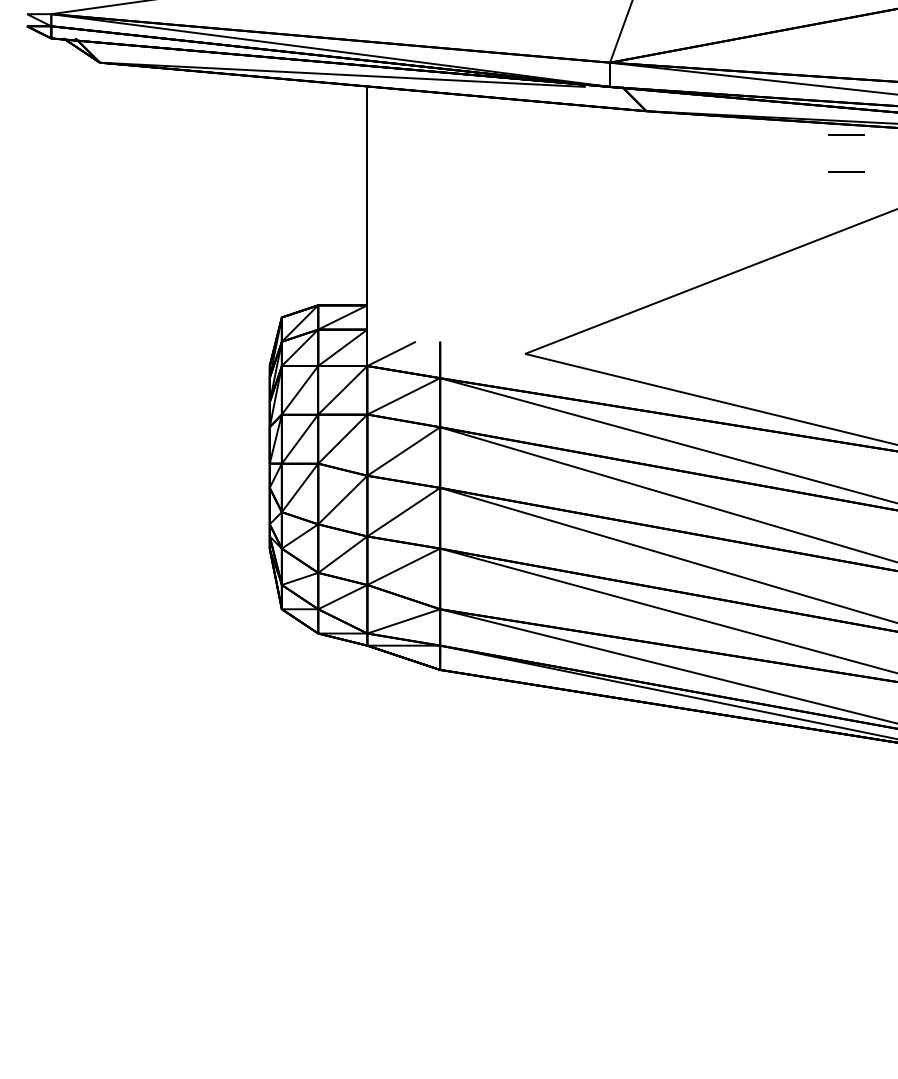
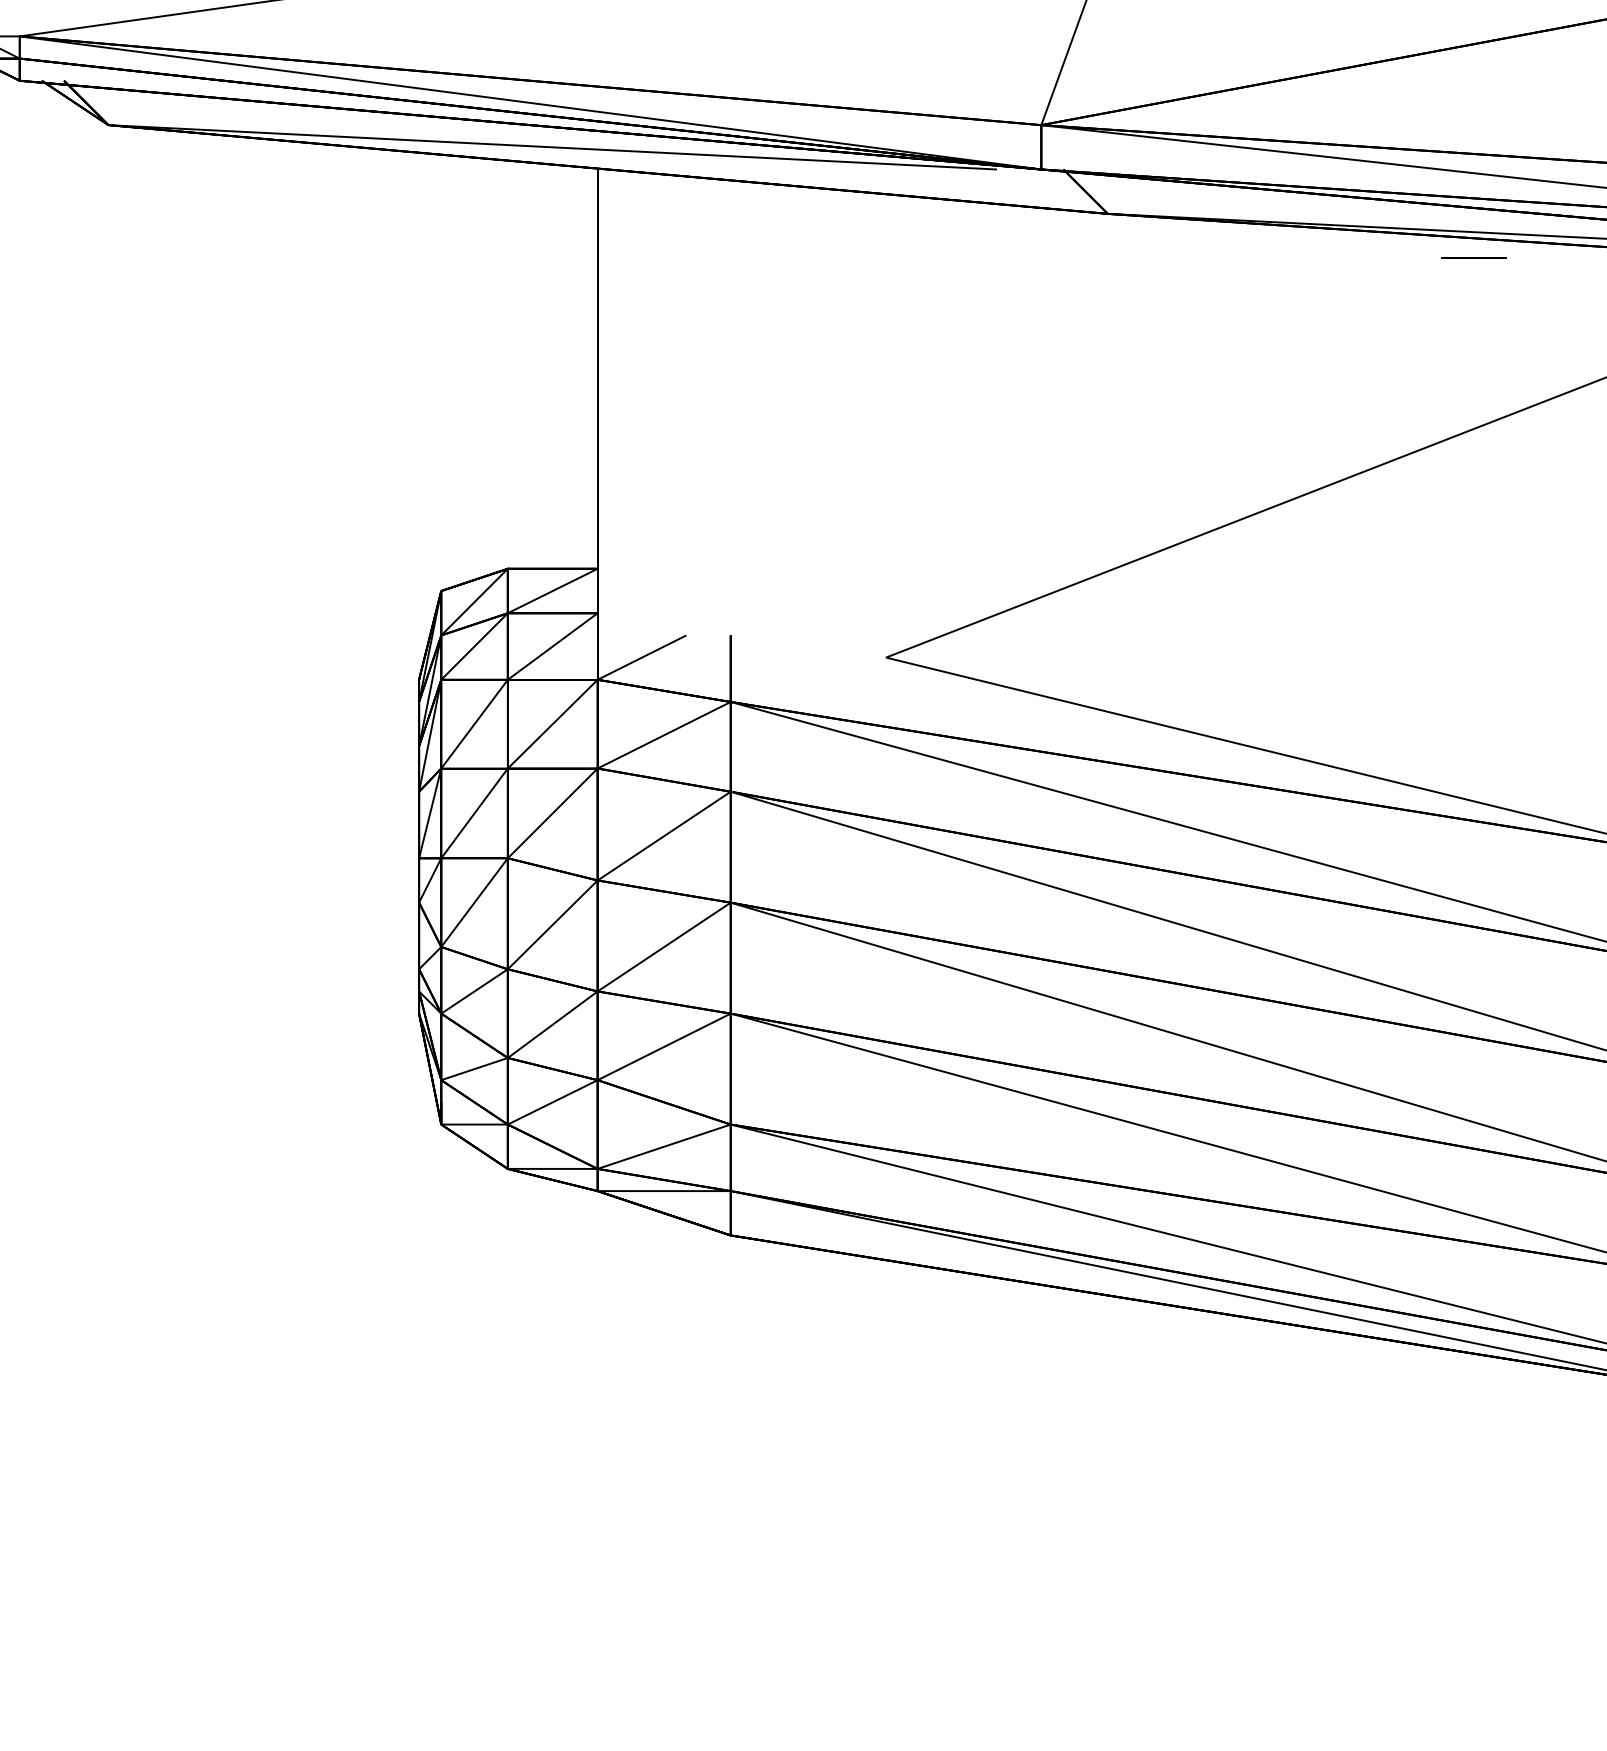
line: (846, 171) -> (1473, 324), removed

